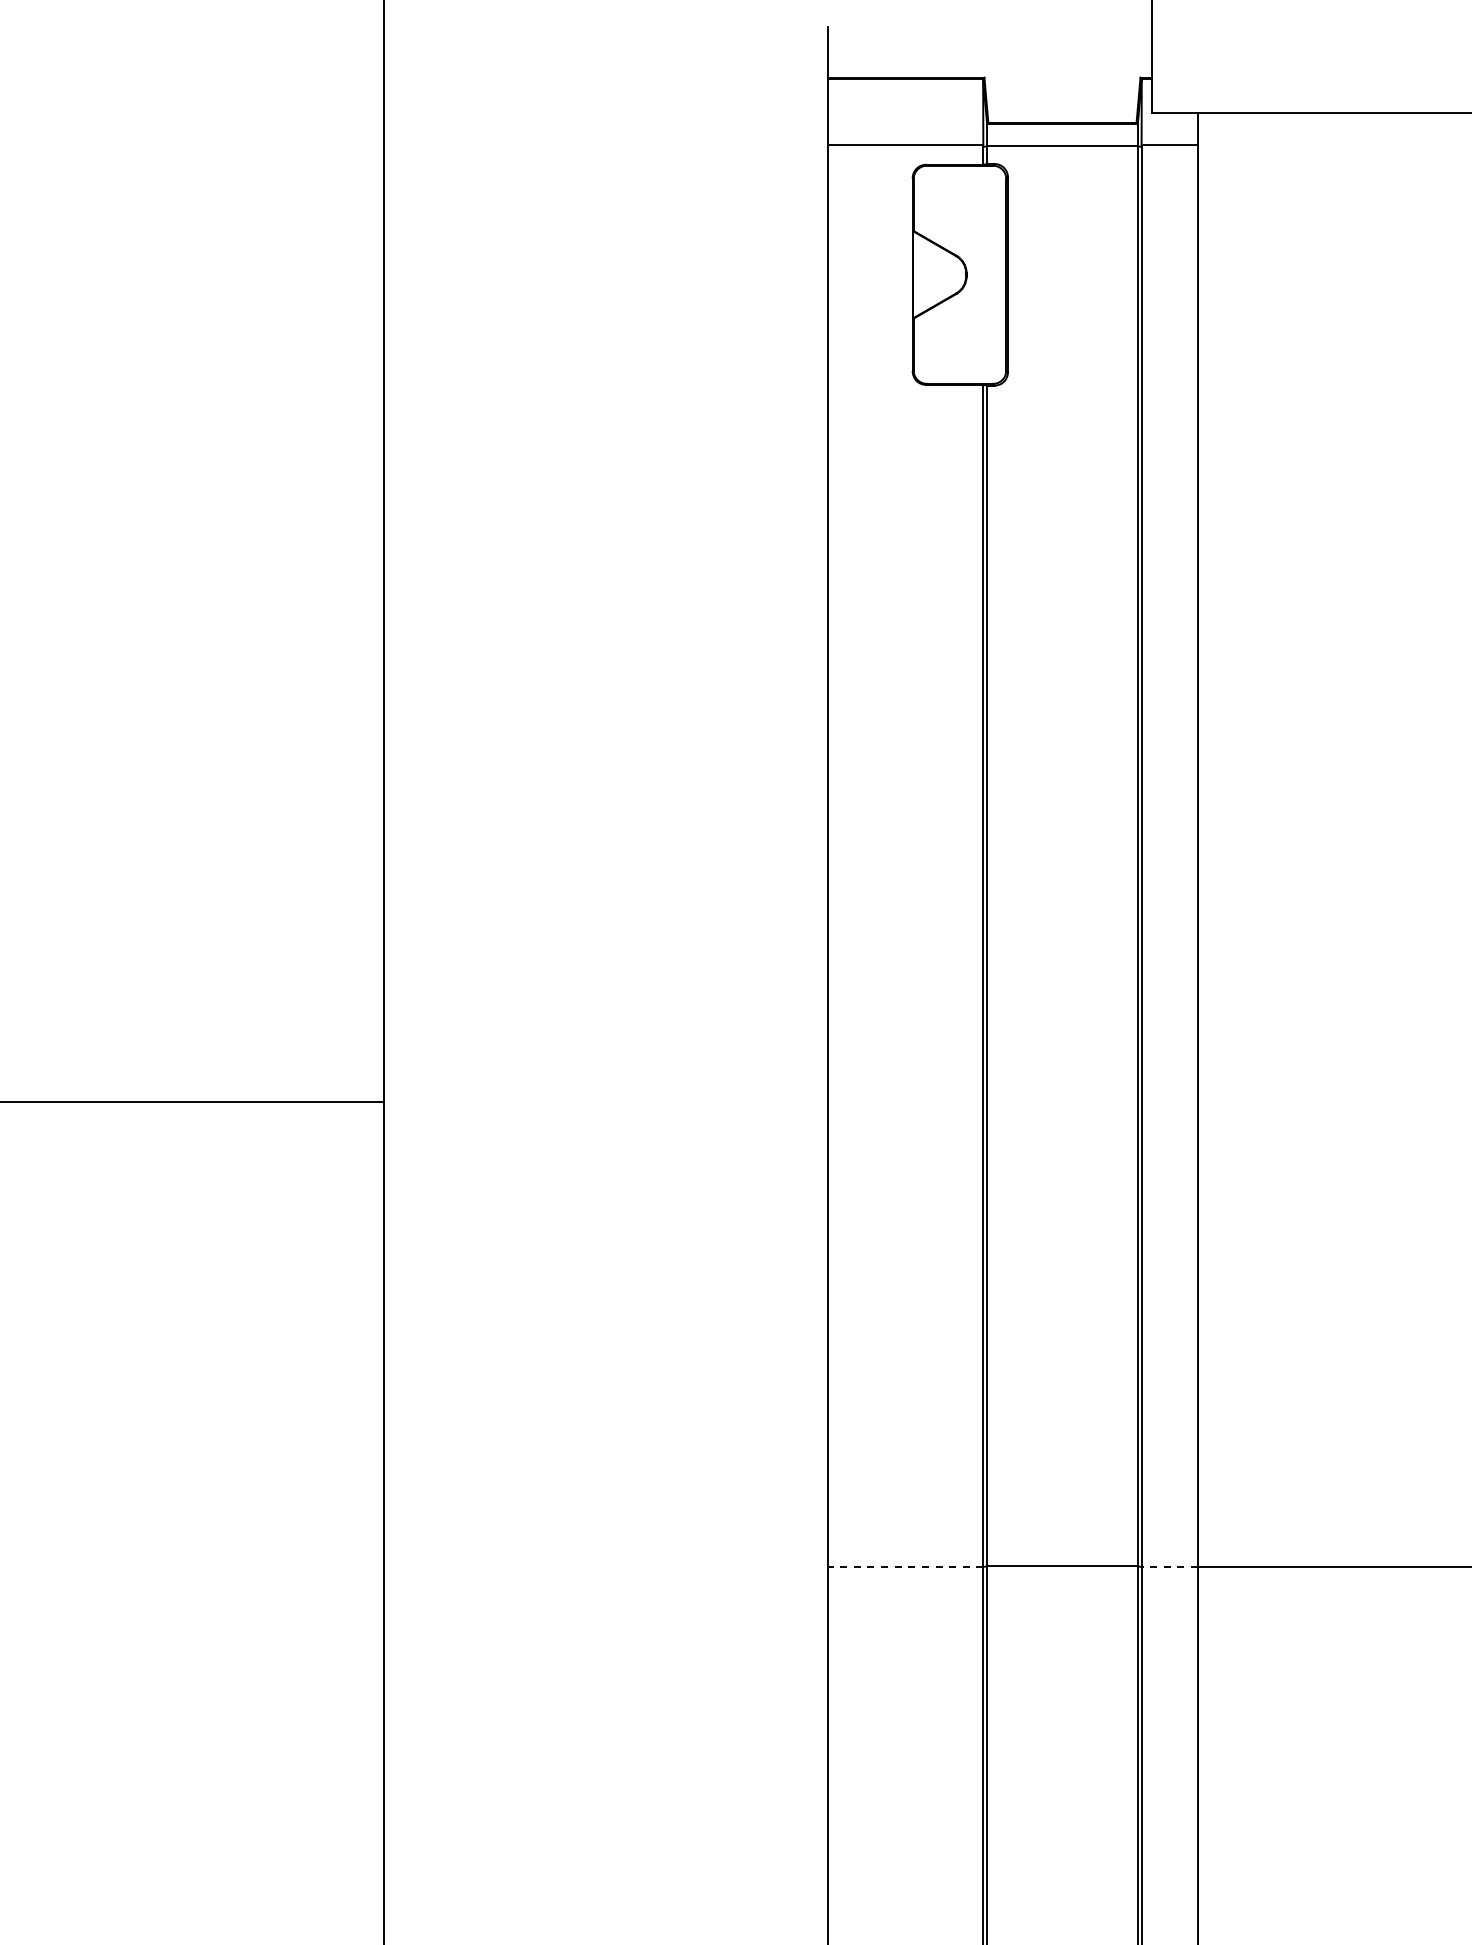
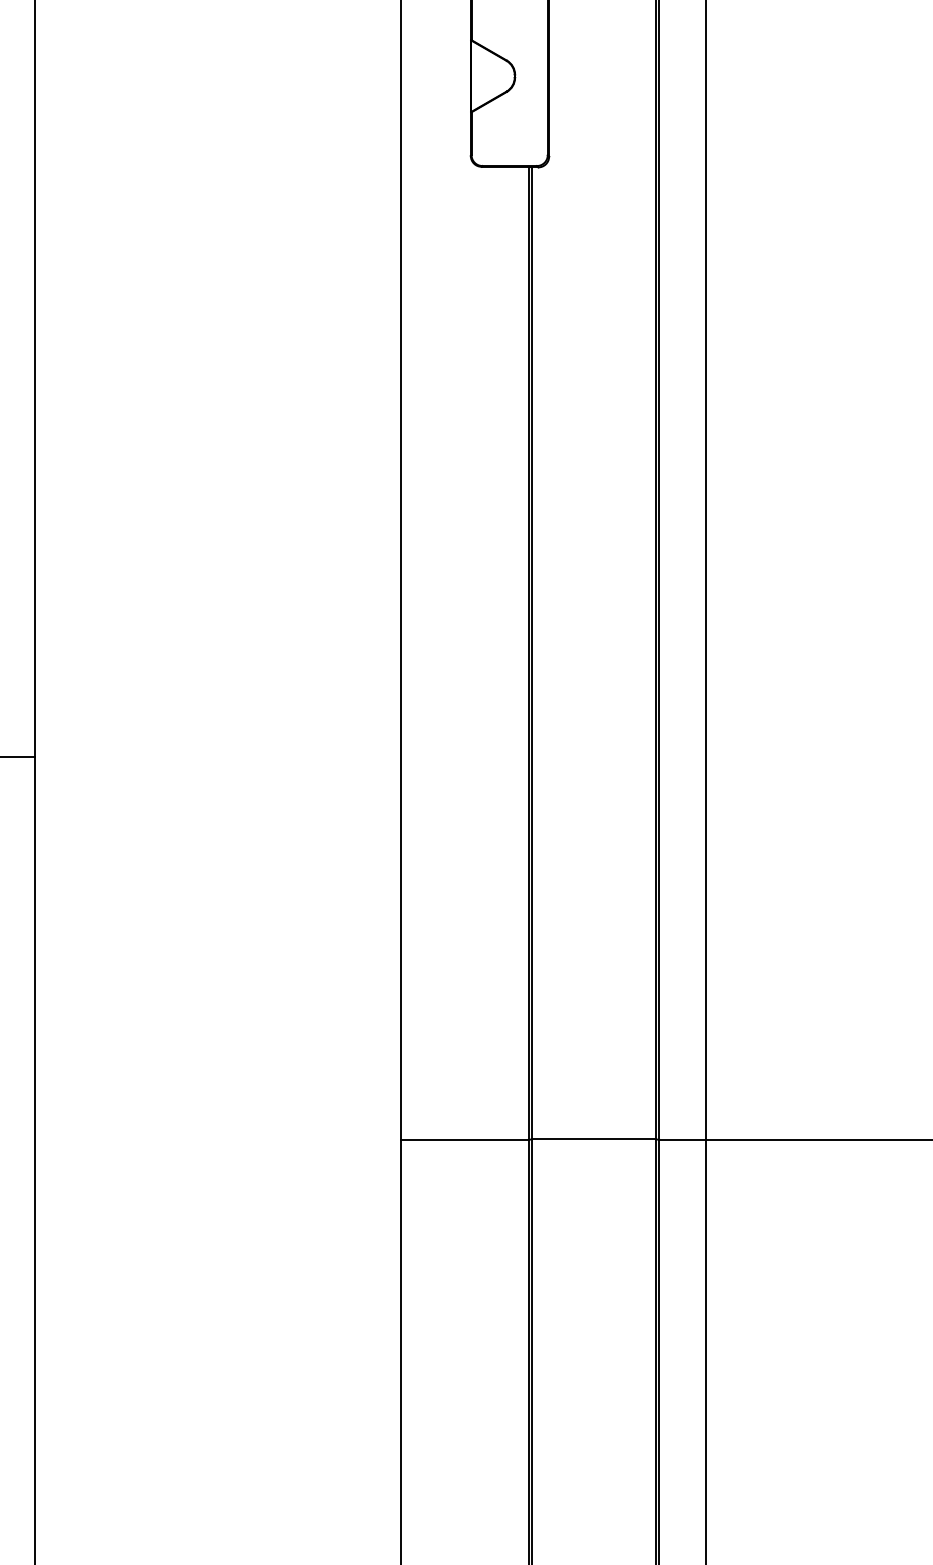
line: (905, 1567) -> (464, 1140), dashed -> solid
line: (1169, 1567) -> (682, 1140), dashed -> solid

